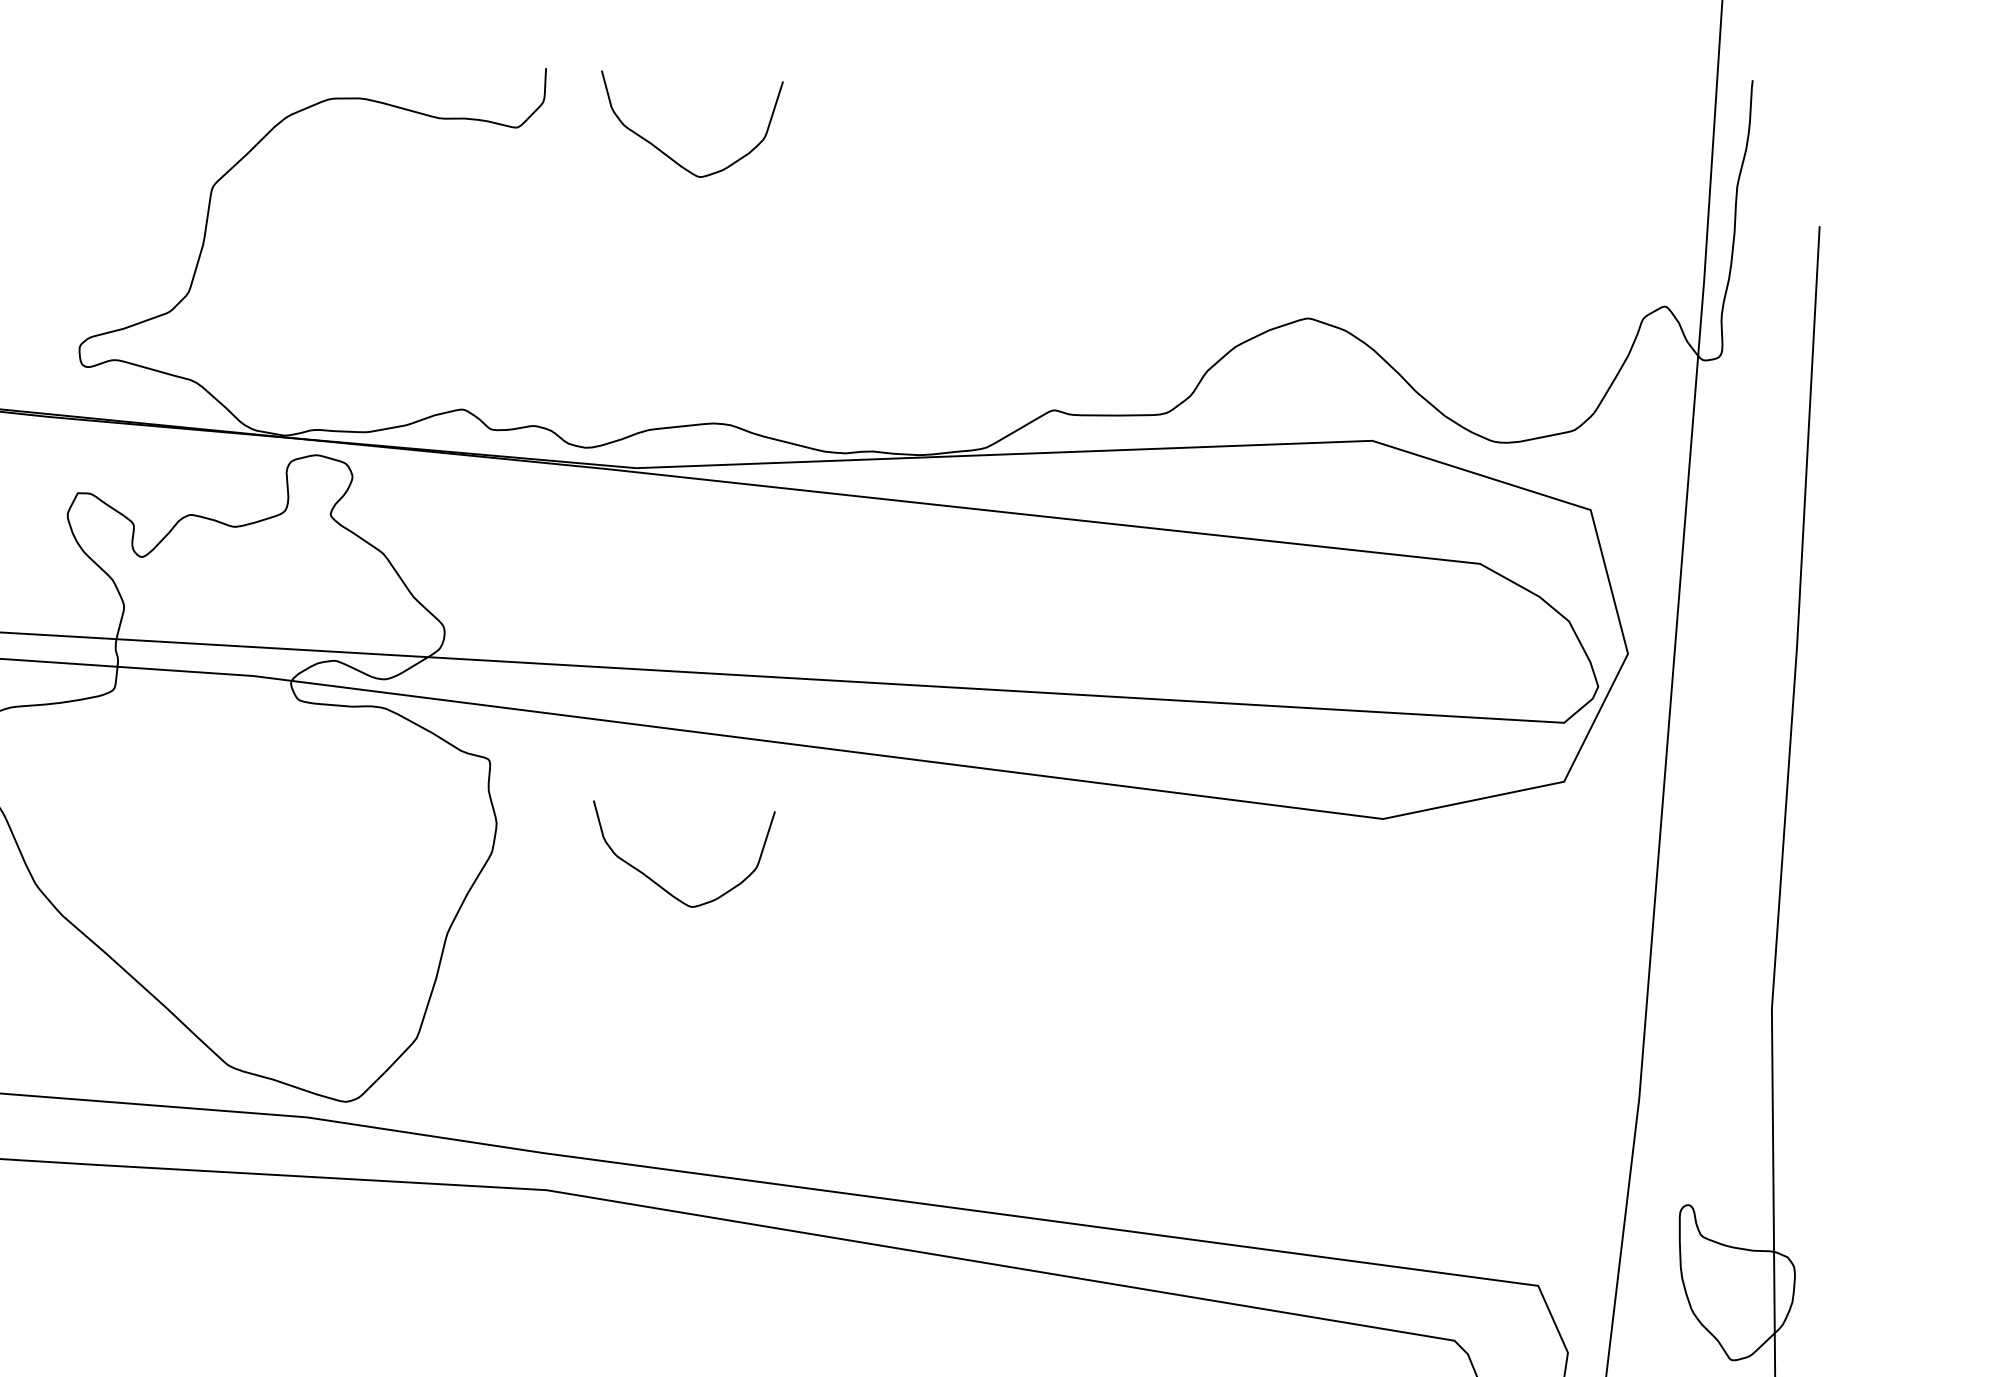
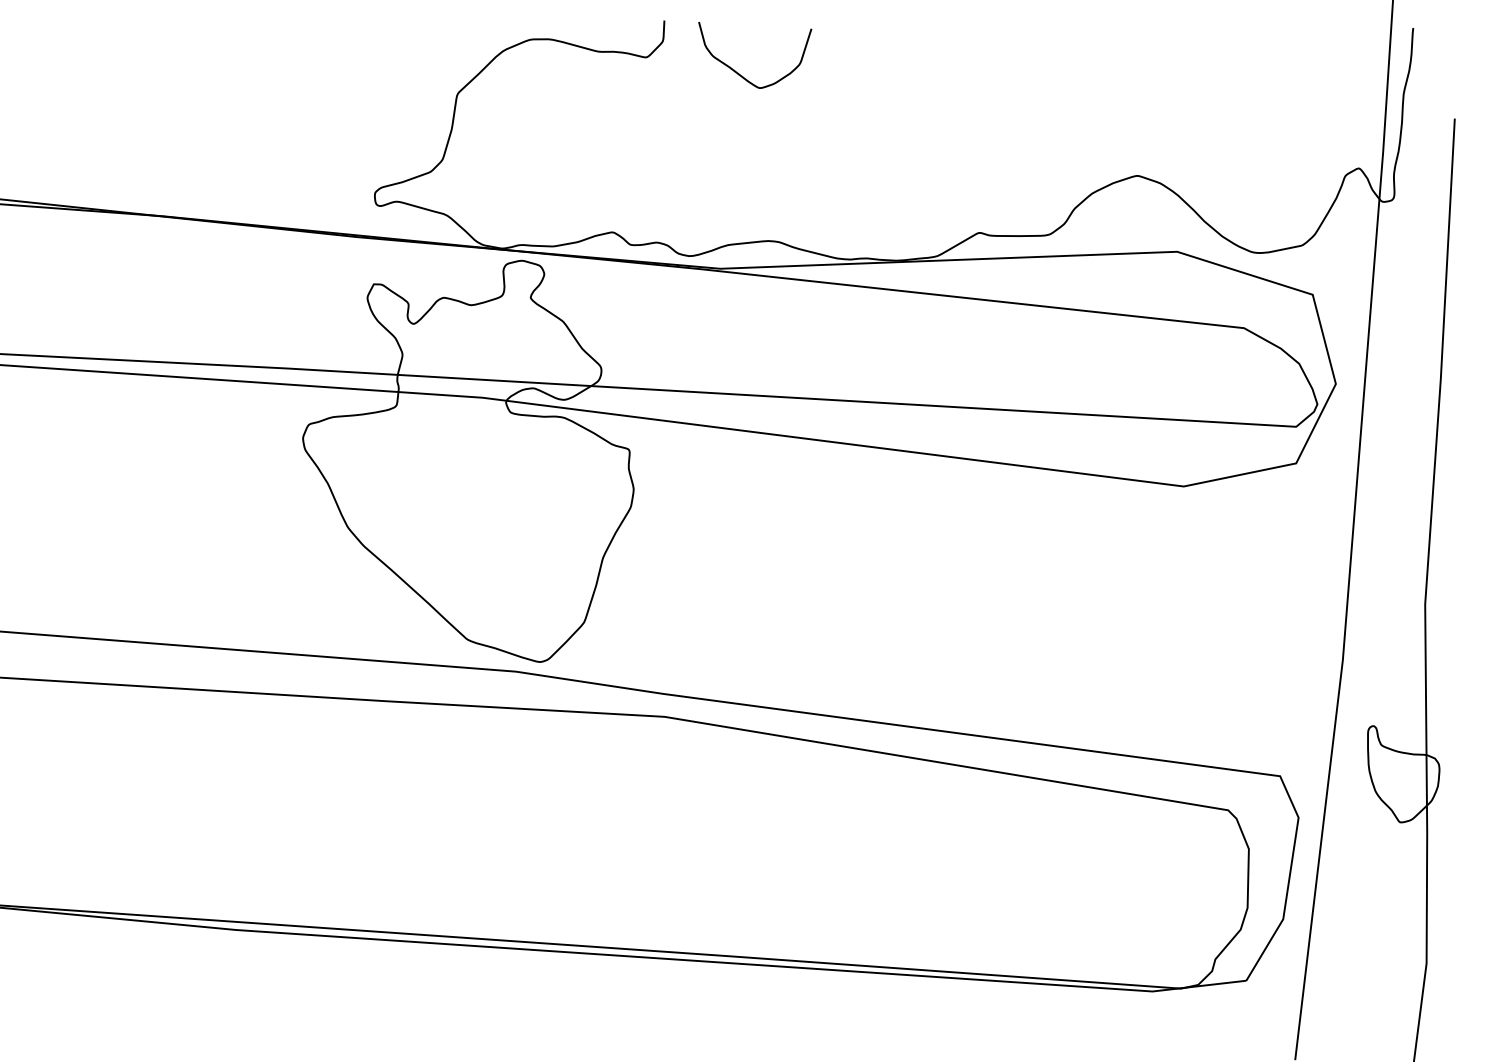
curve: (663, 886) -> (737, 528), removed

